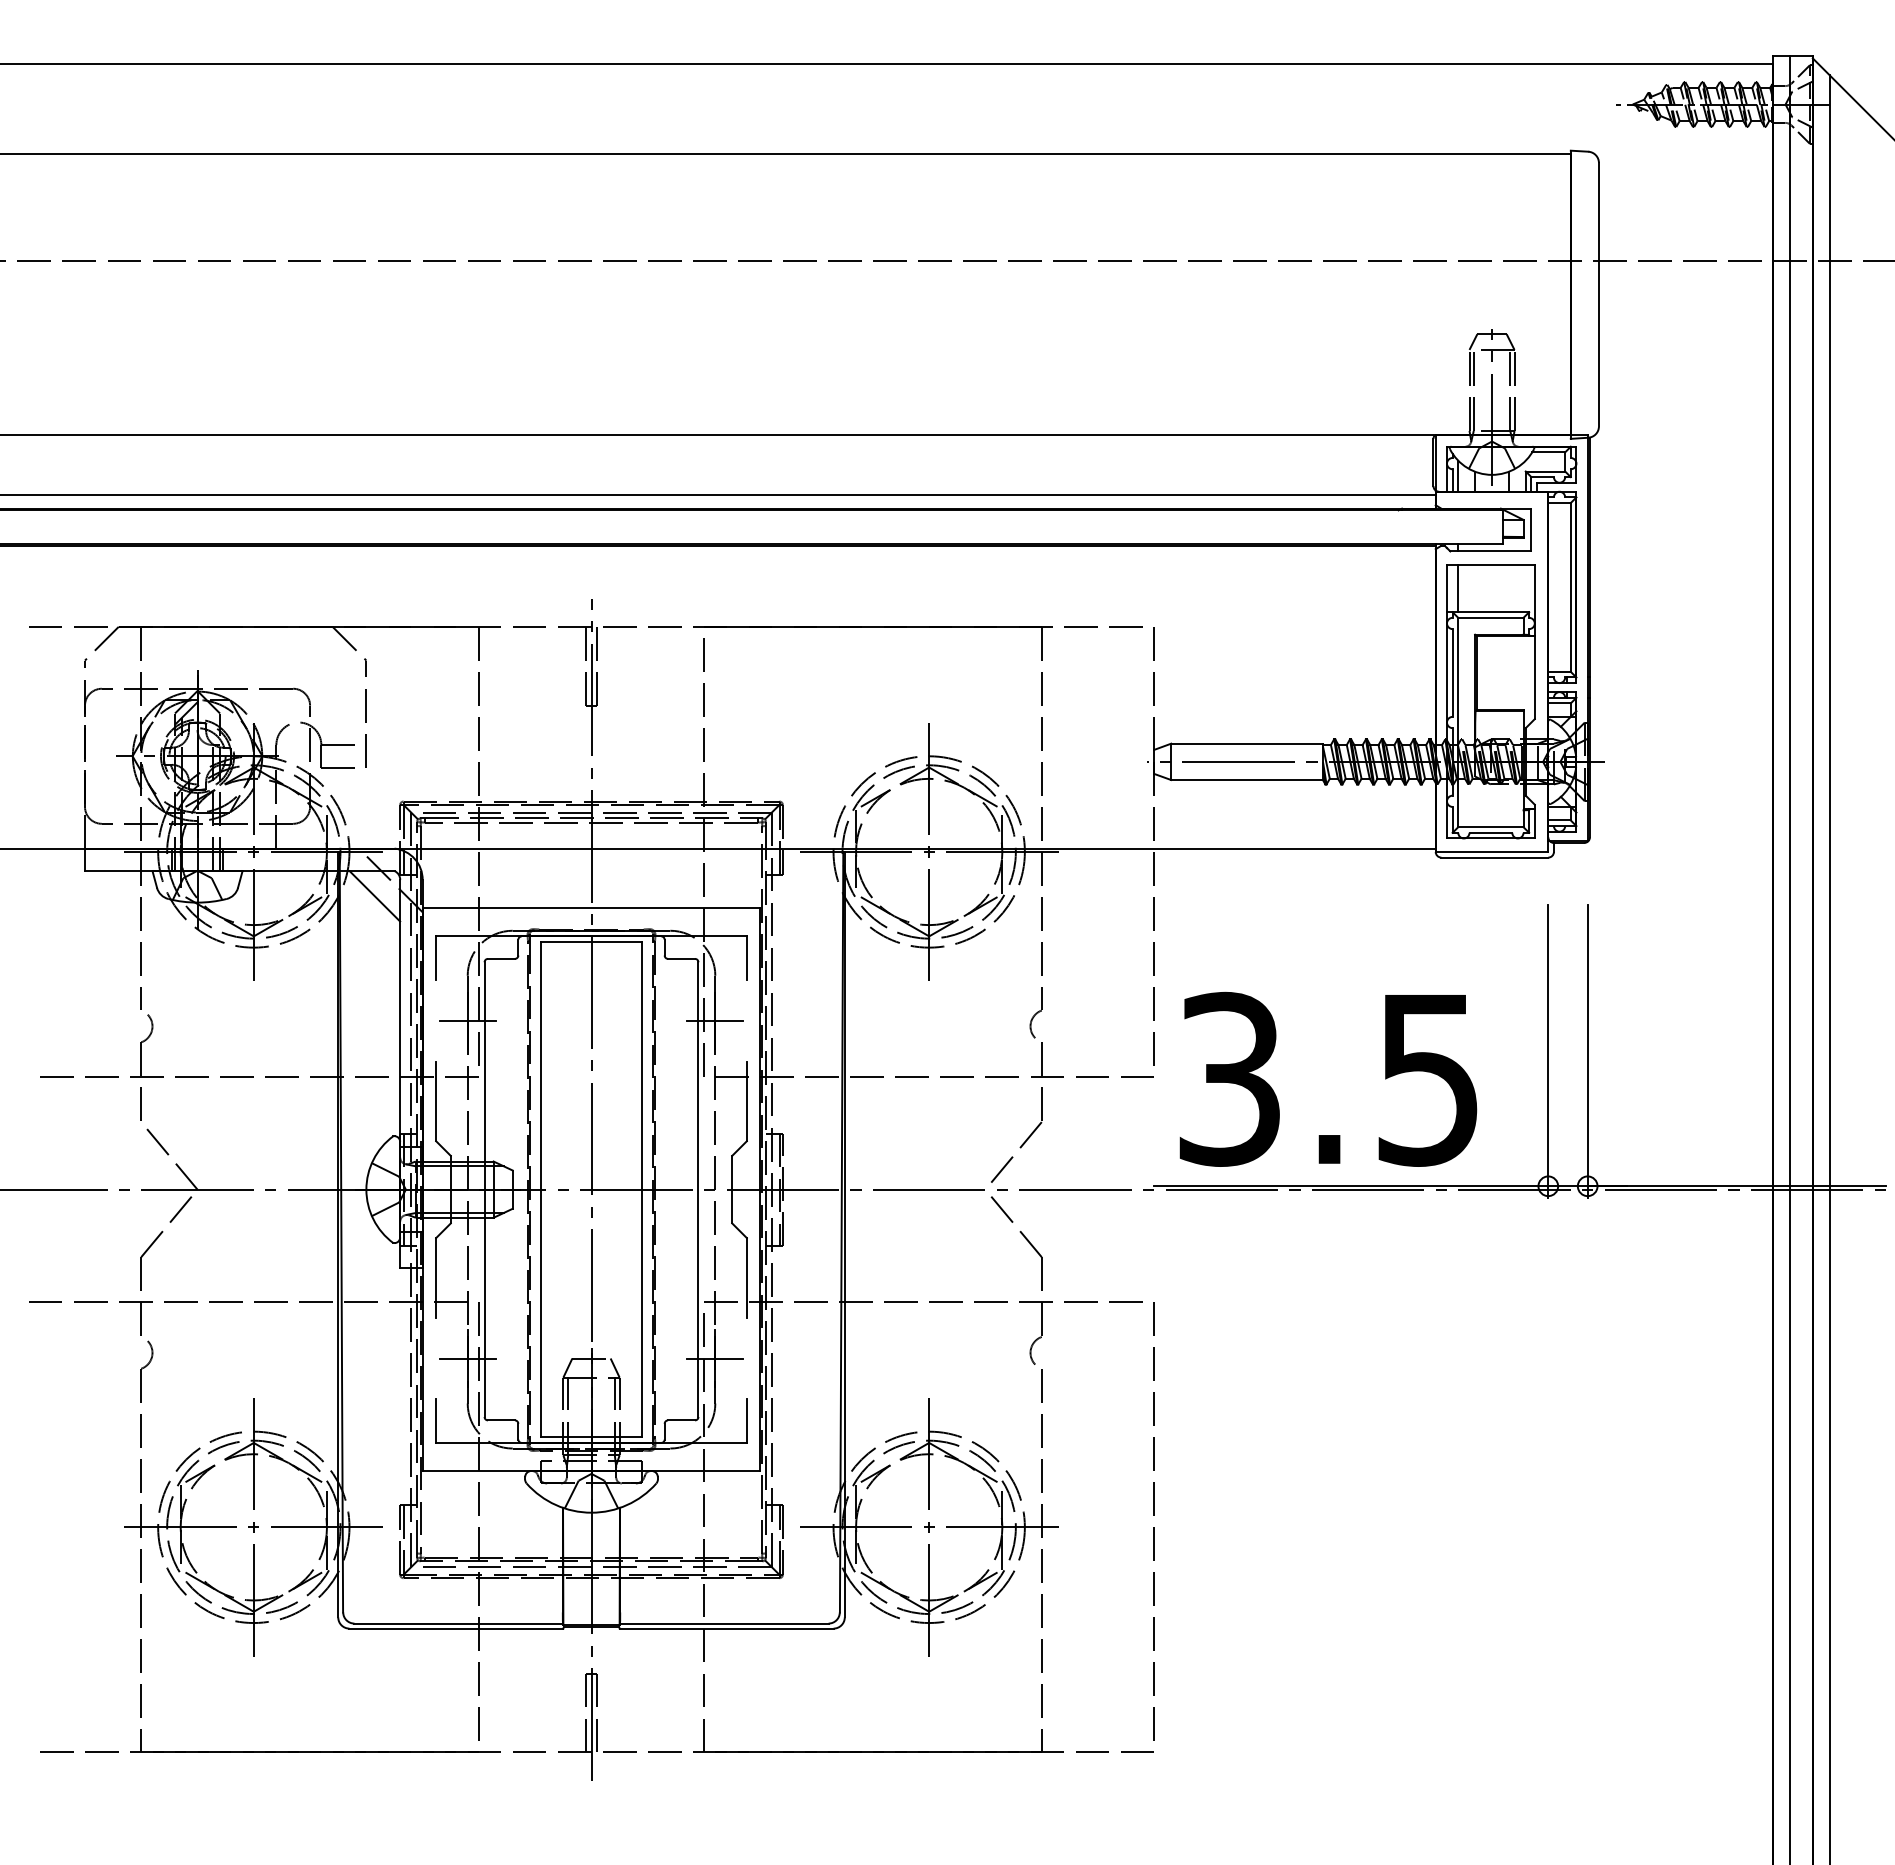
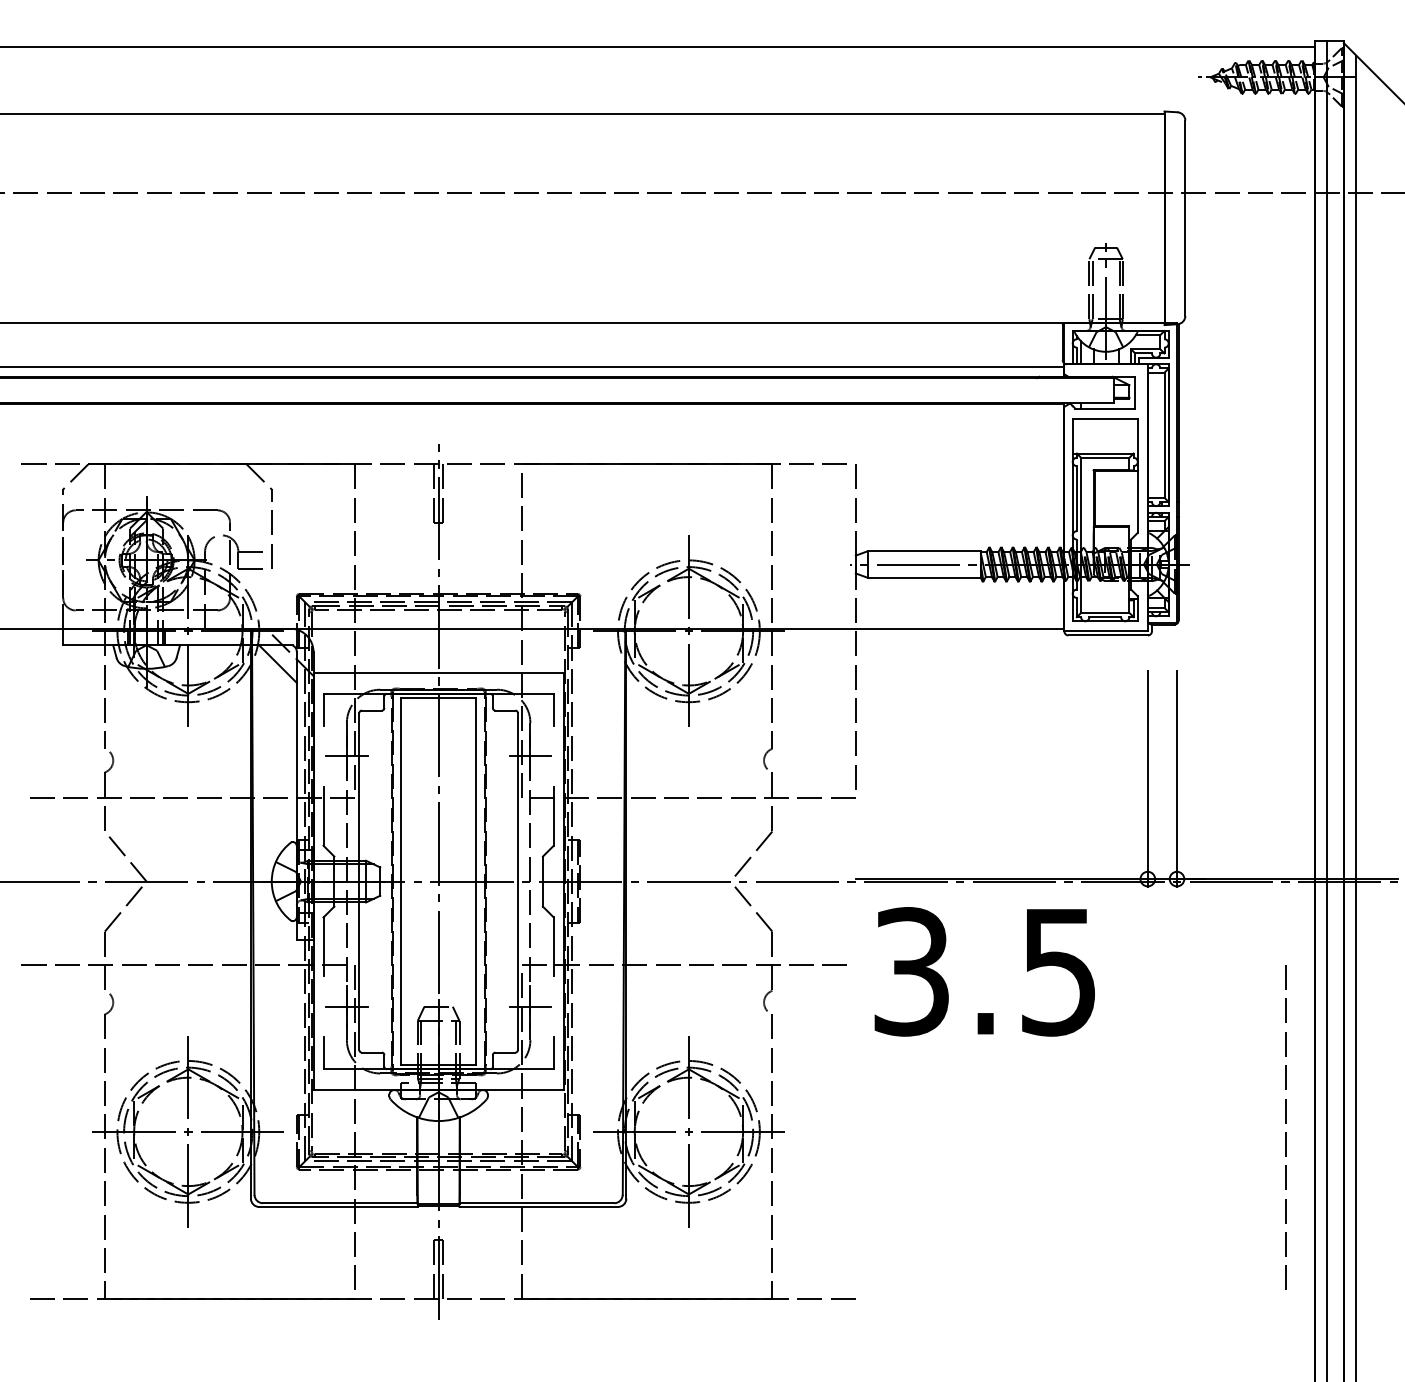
line: (1458, 588) -> (1081, 436), removed
text: (1328, 1078) -> (984, 971), moved
line: (1153, 1515) -> (1285, 1123), moved

